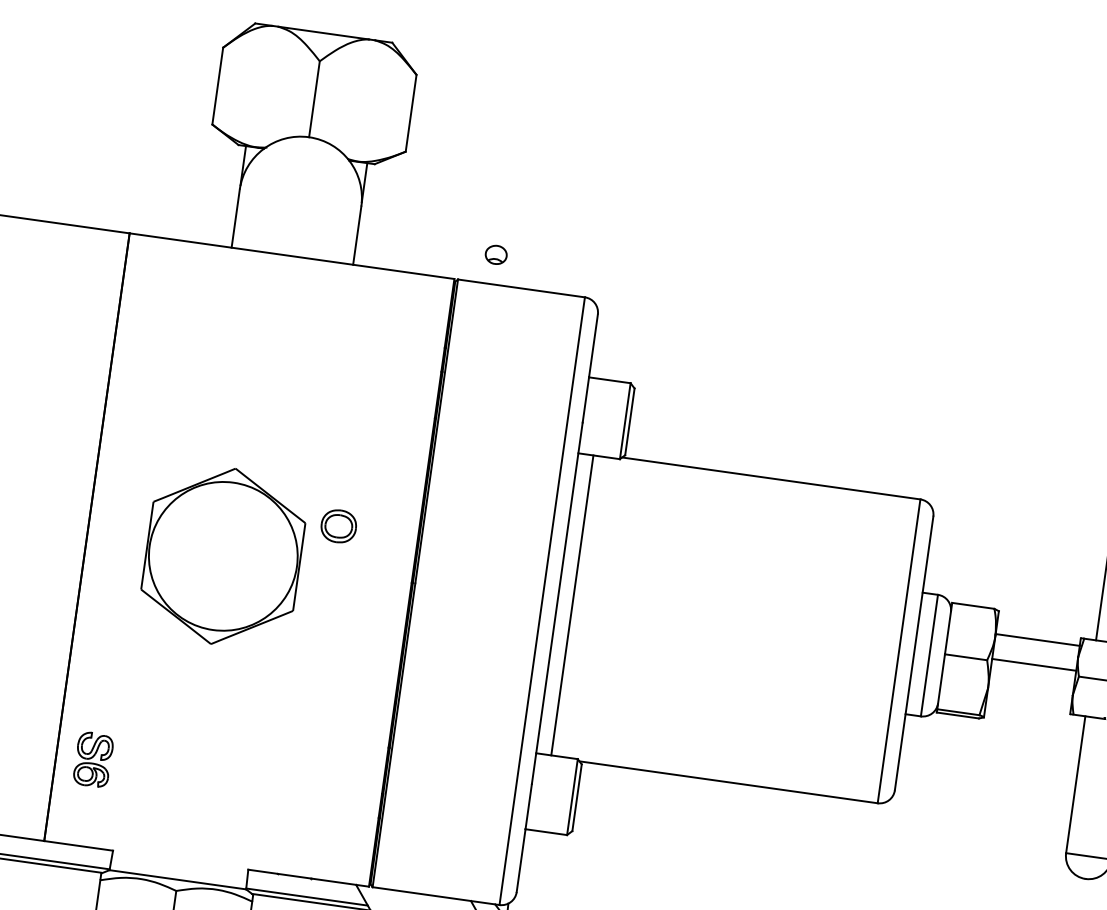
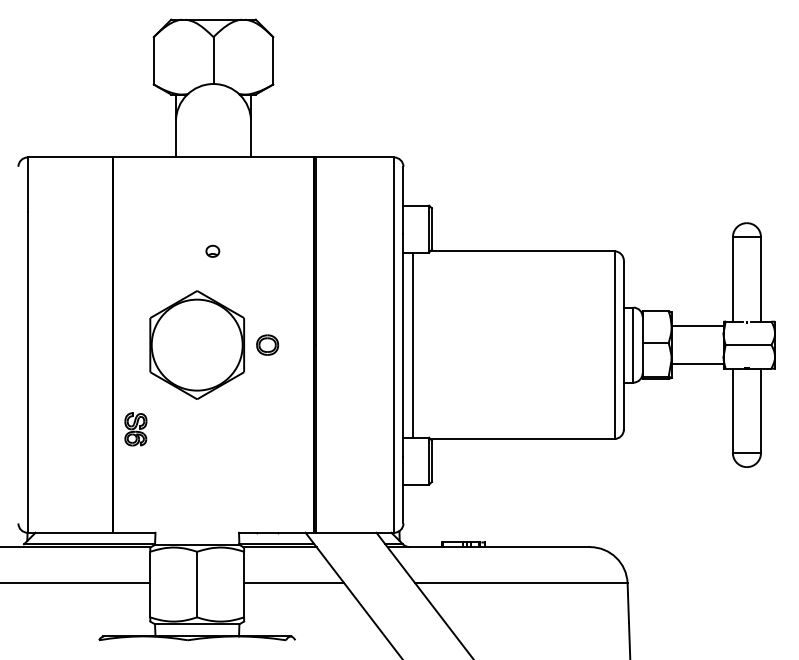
part: (495, 253) -> (212, 250), moved
part: (338, 525) -> (267, 344), moved
line: (1034, 664) -> (697, 363), moved
part: (92, 759) -> (135, 429), moved

